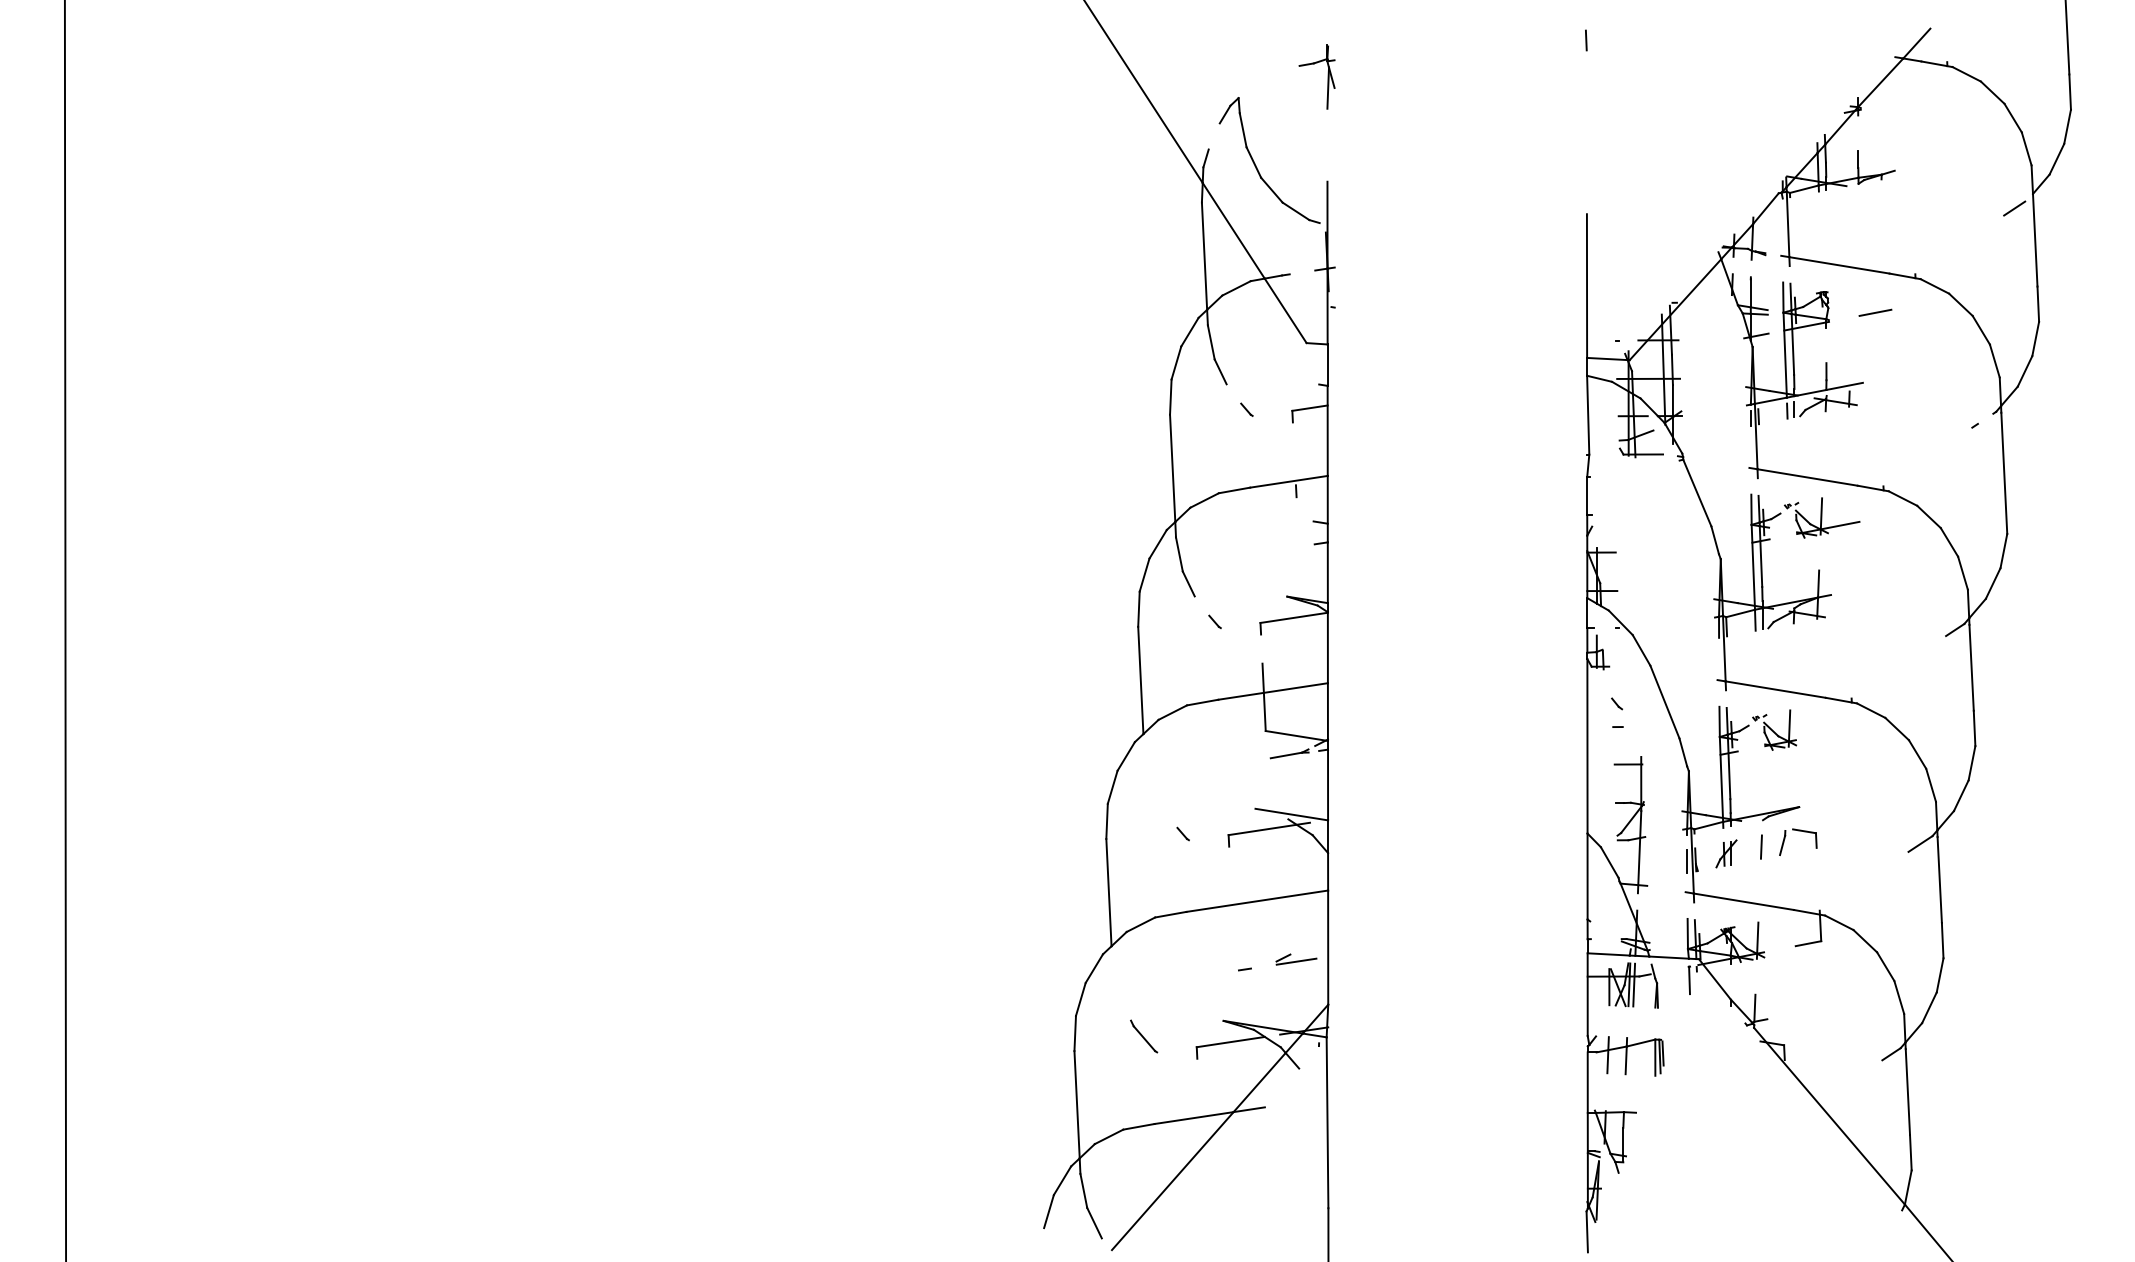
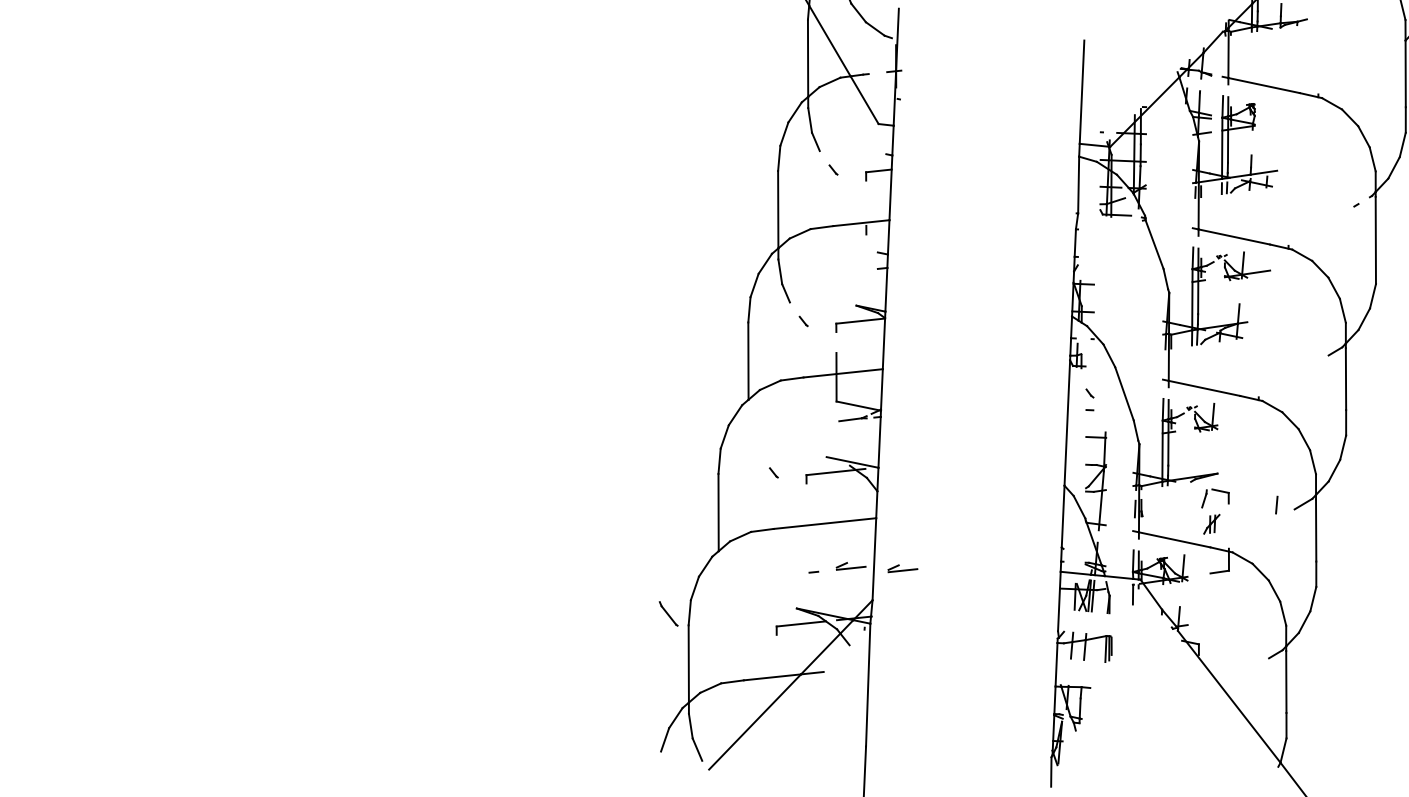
line: (2014, 208) -> (1391, 50), removed
line: (1875, 312) -> (1288, 120), removed
line: (1761, 846) -> (1276, 504), moved
part: (1726, 853) -> (1211, 524), moved
part: (1368, 959) -> (902, 569), added
part: (1144, 1036) -> (669, 613), moved

